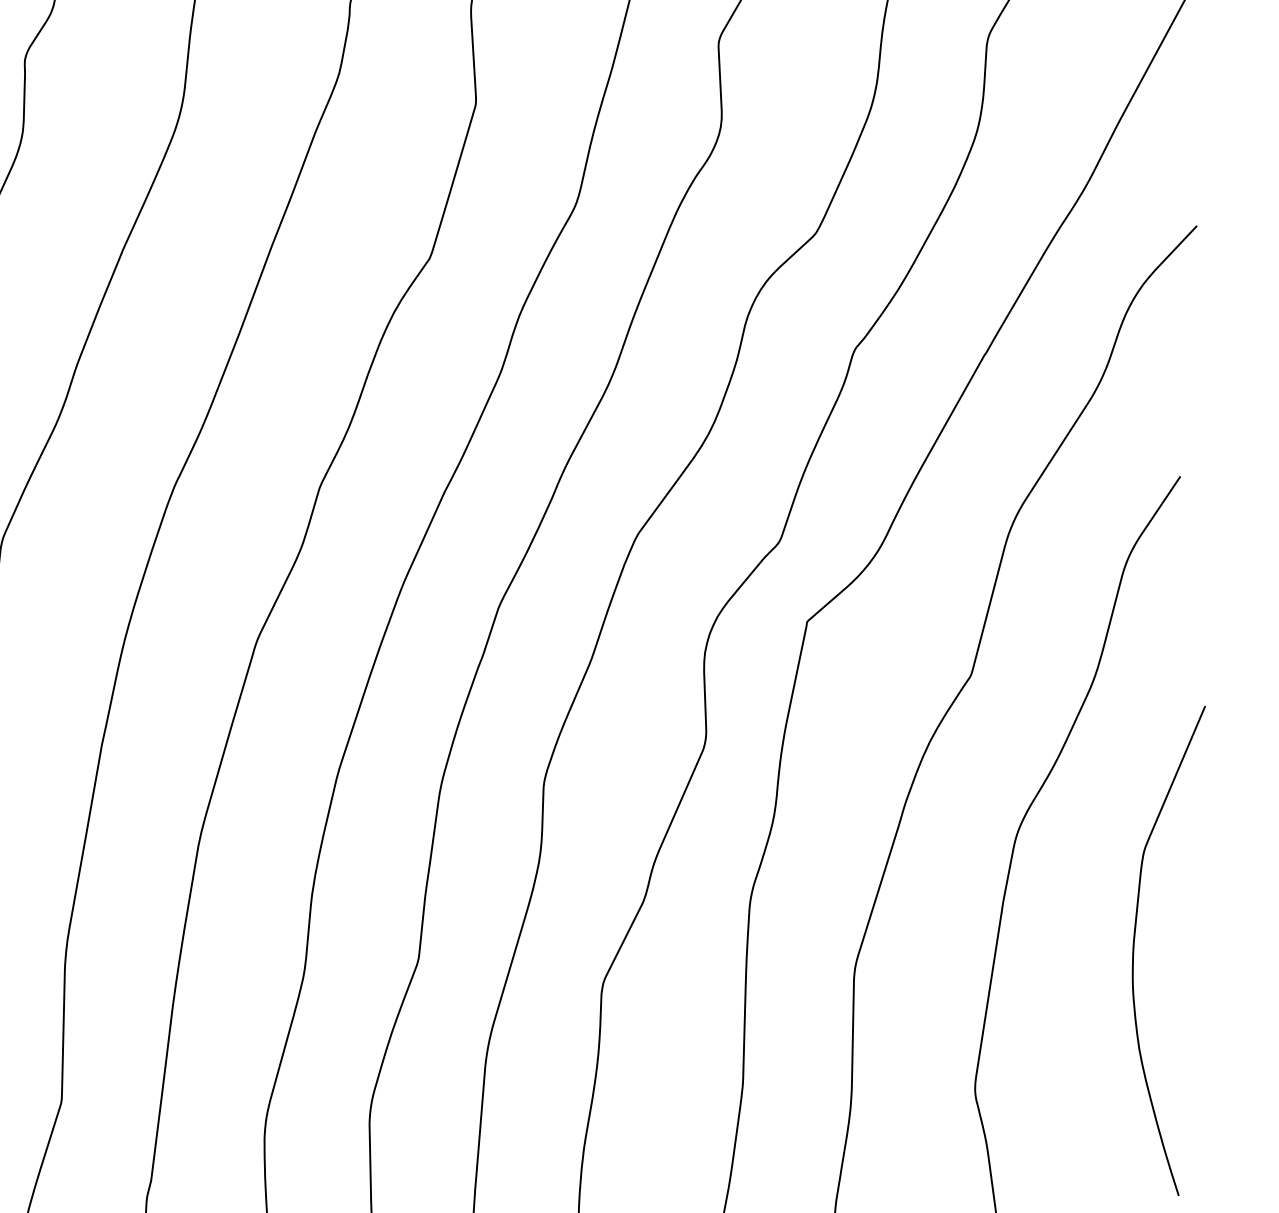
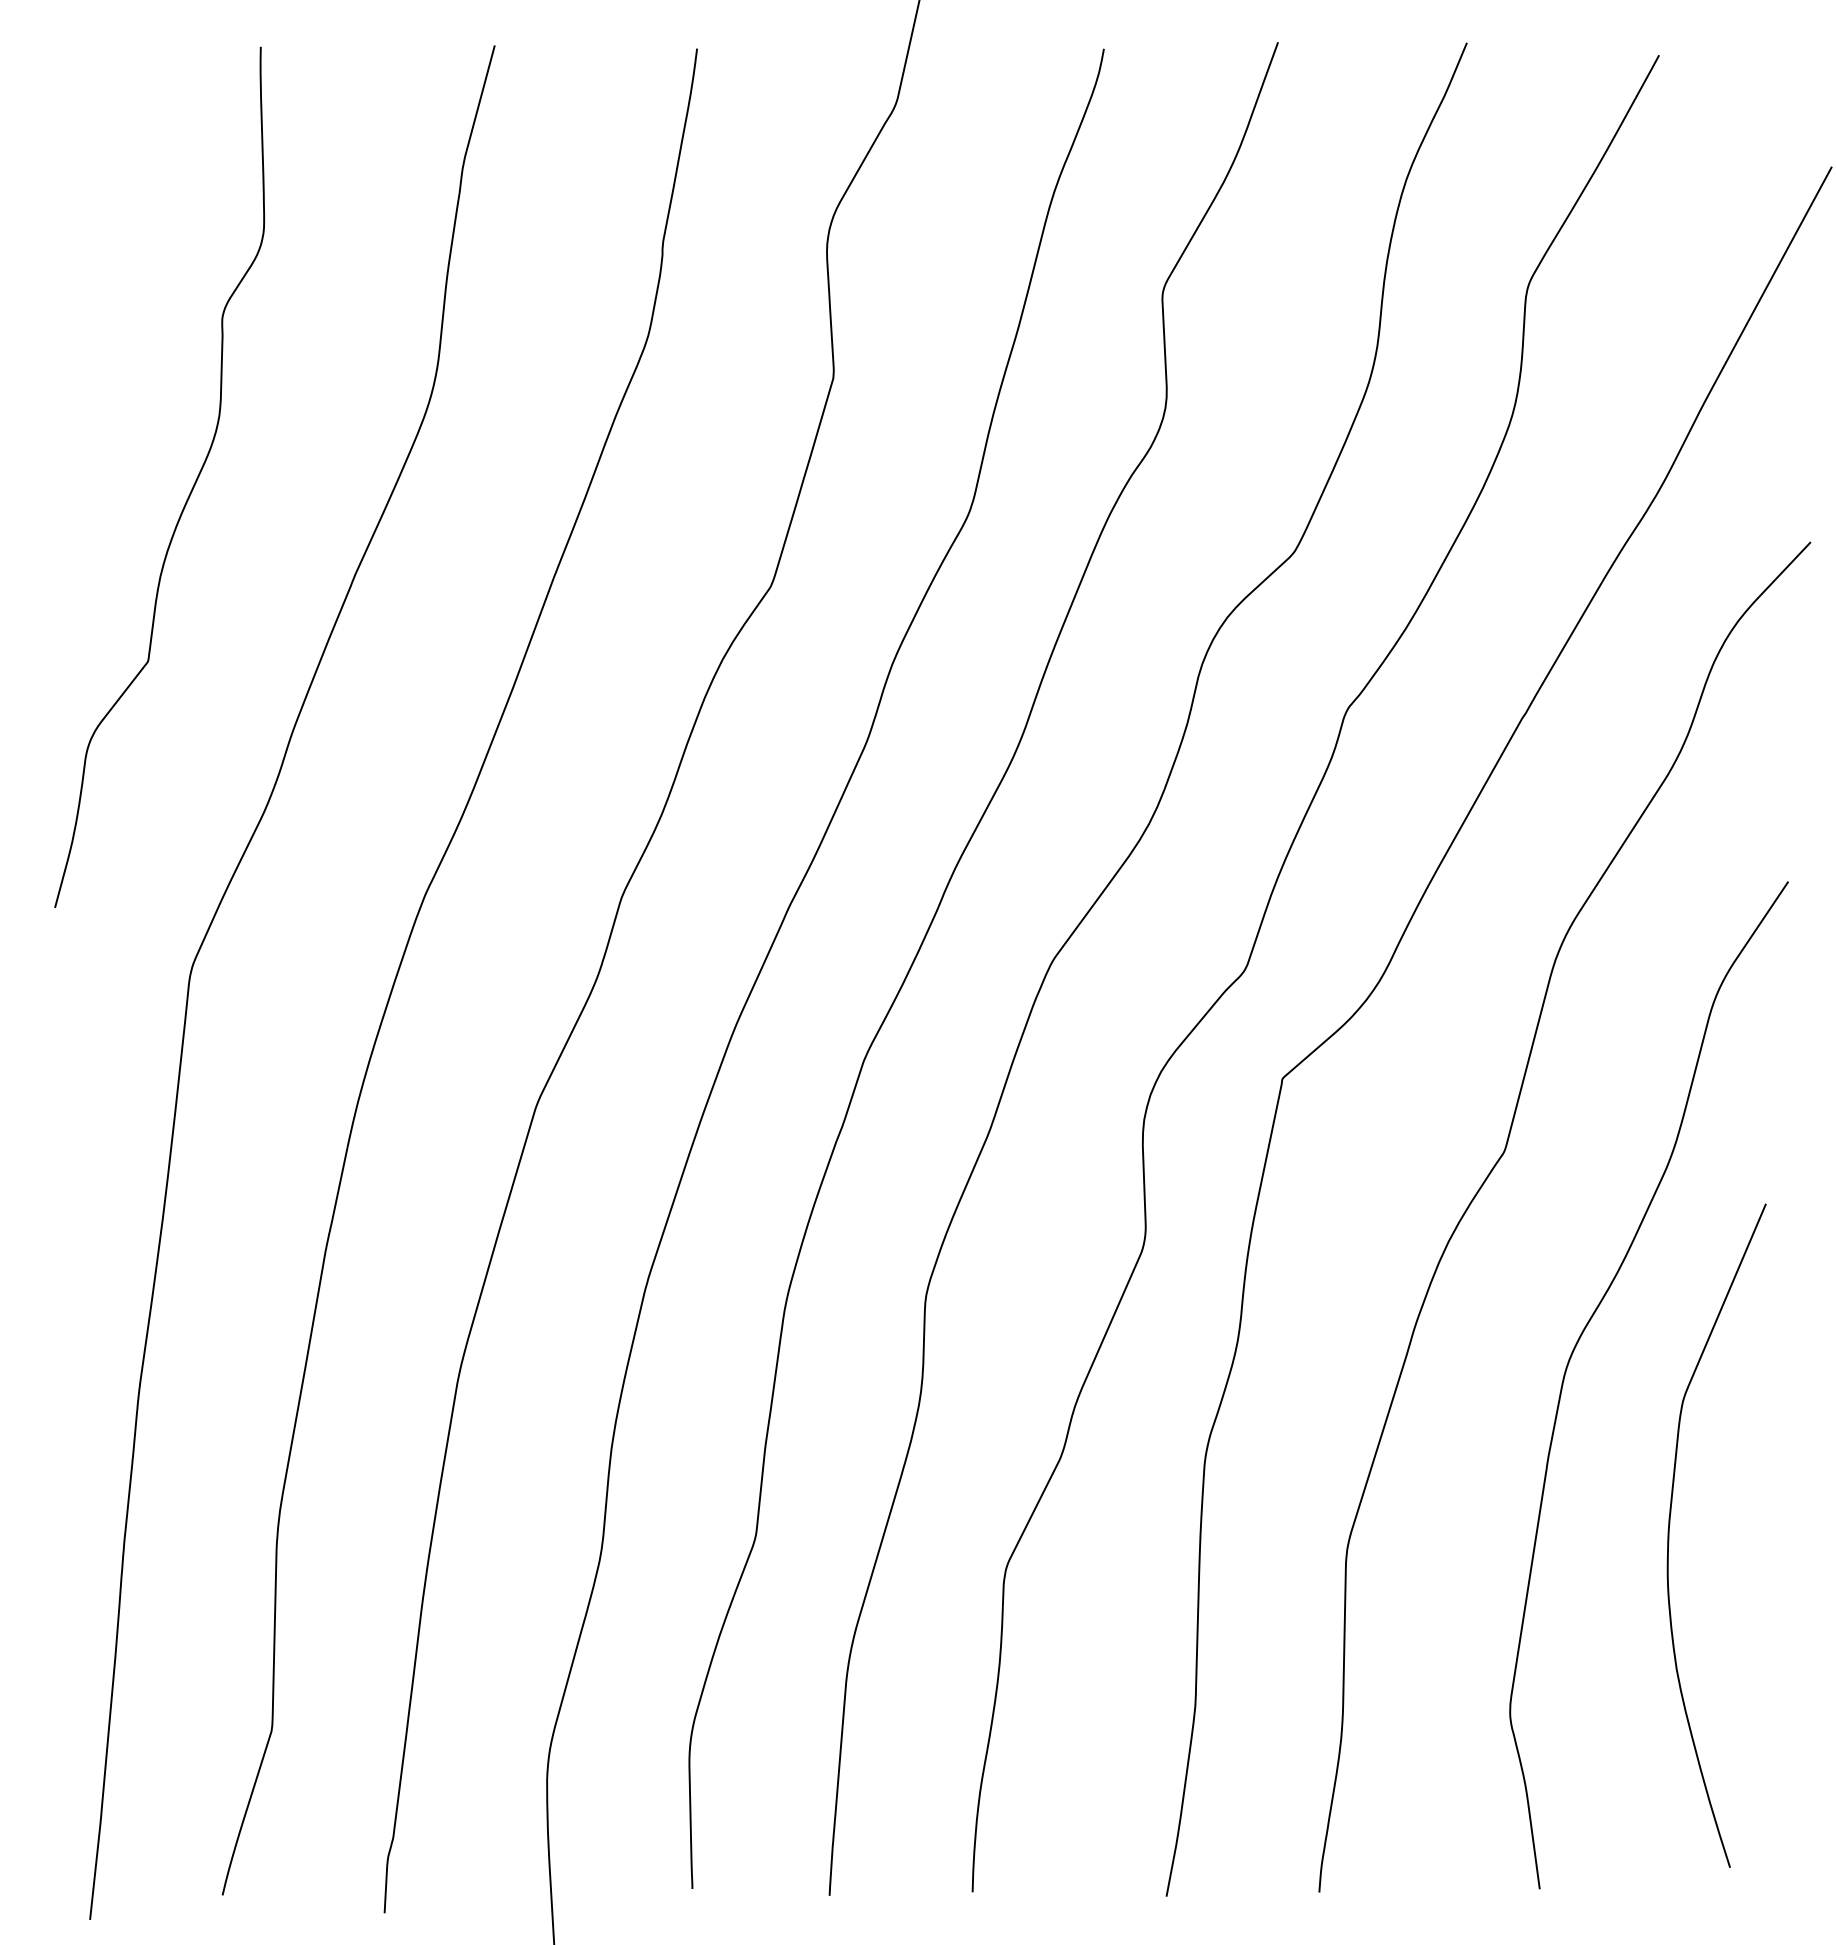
curve: (1134, 950) -> (1669, 1535), moved

